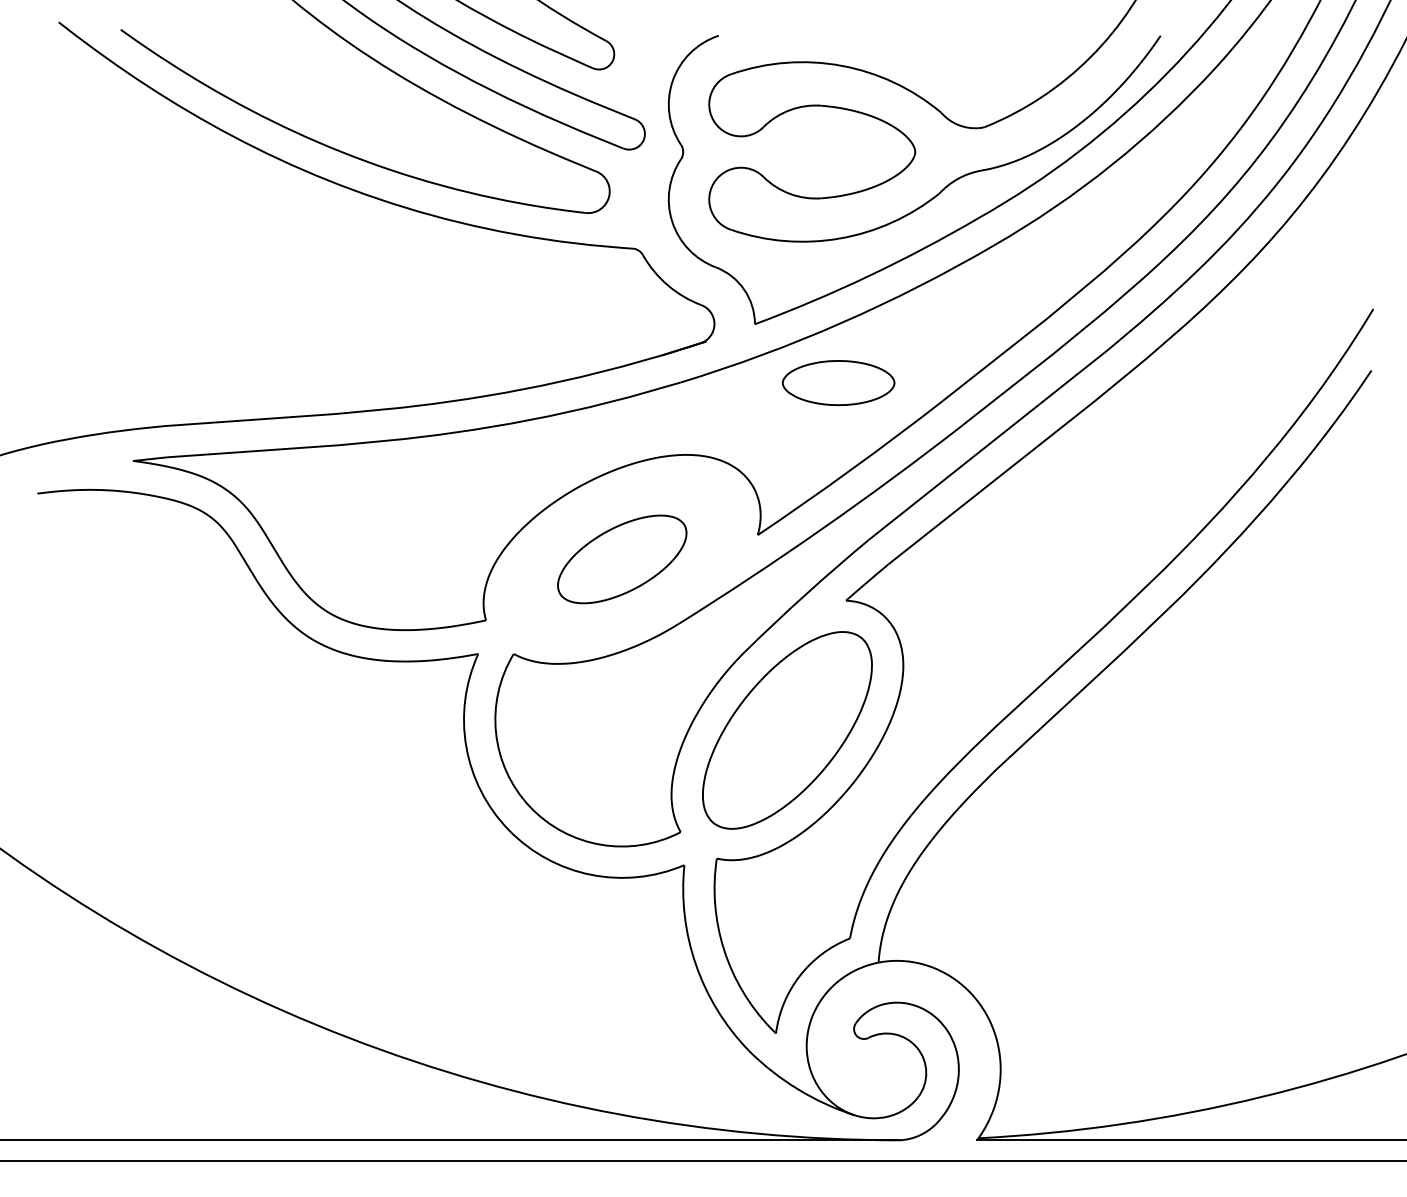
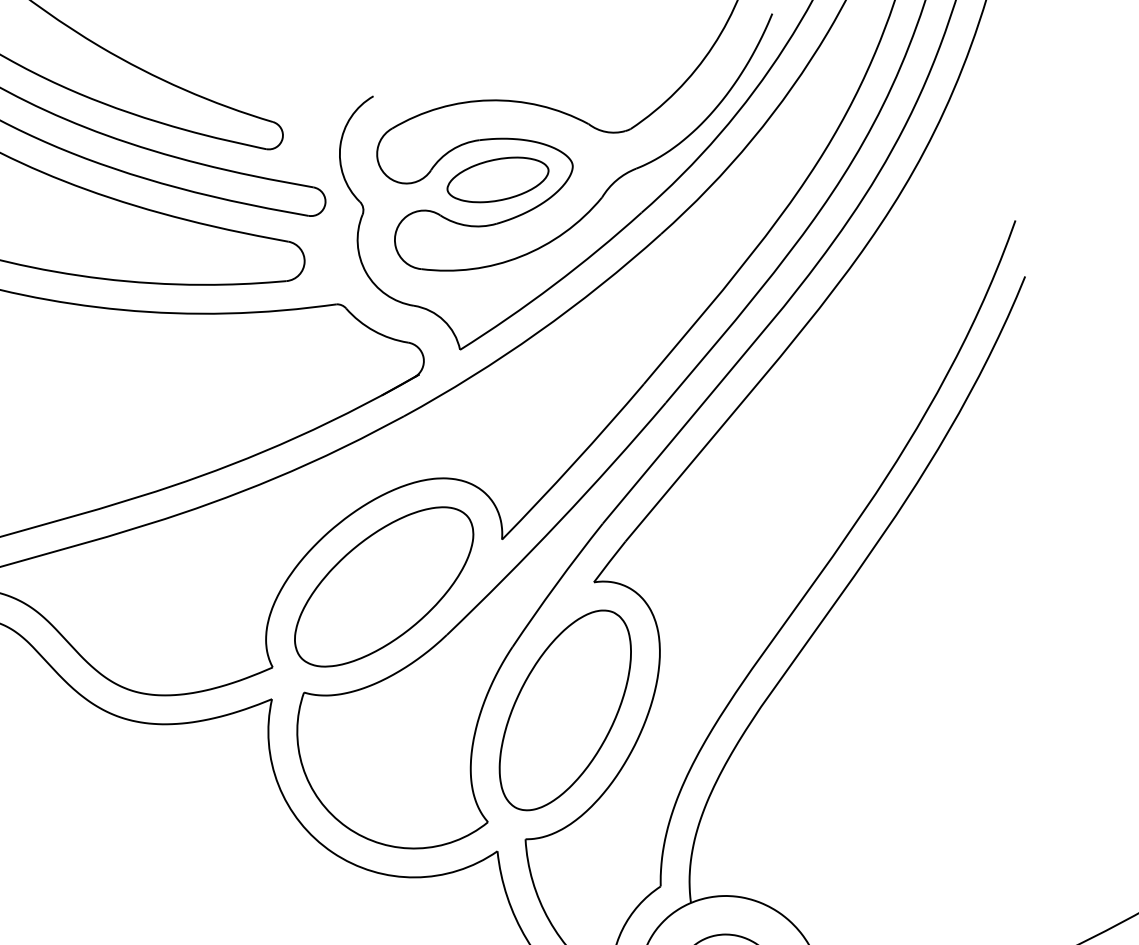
part: (838, 383) -> (497, 180), moved
part: (622, 559) -> (384, 586), size x1.67

